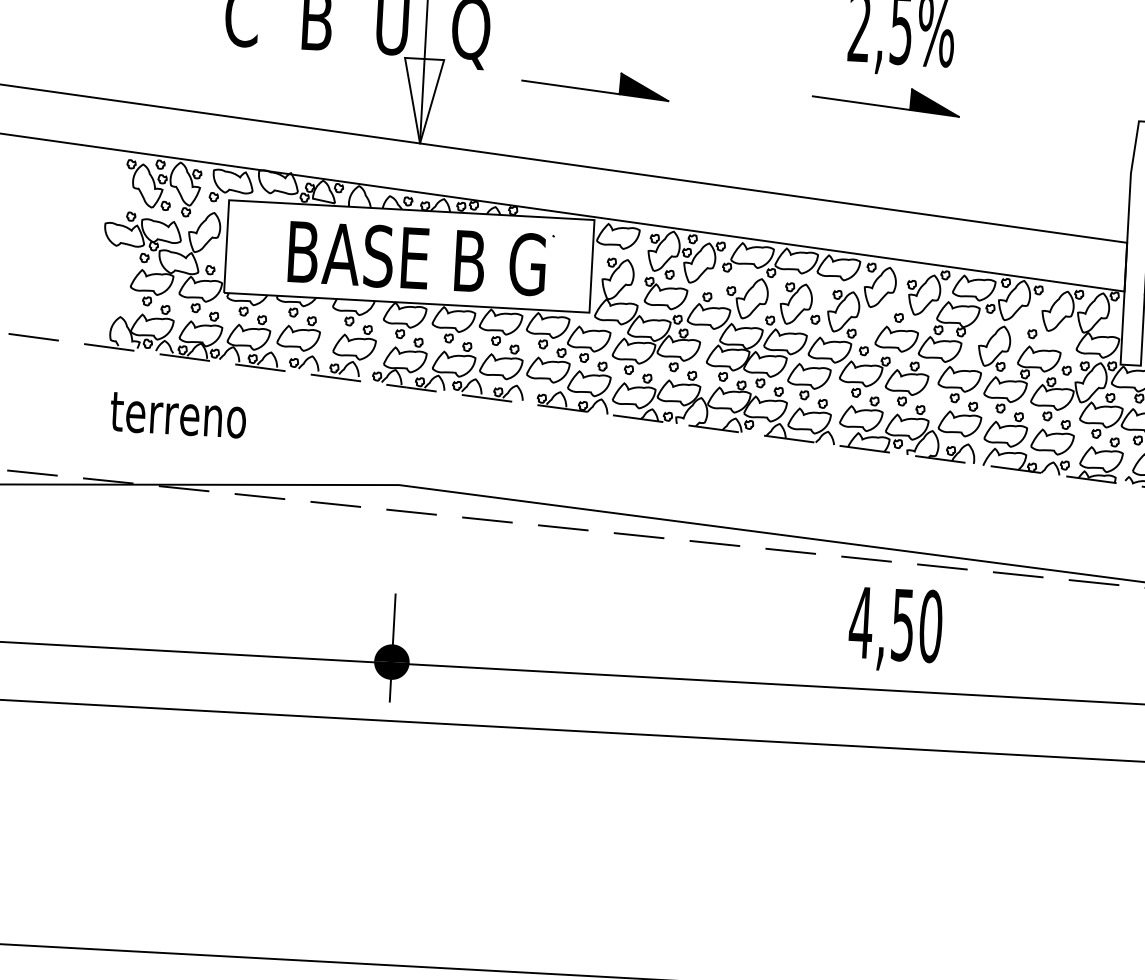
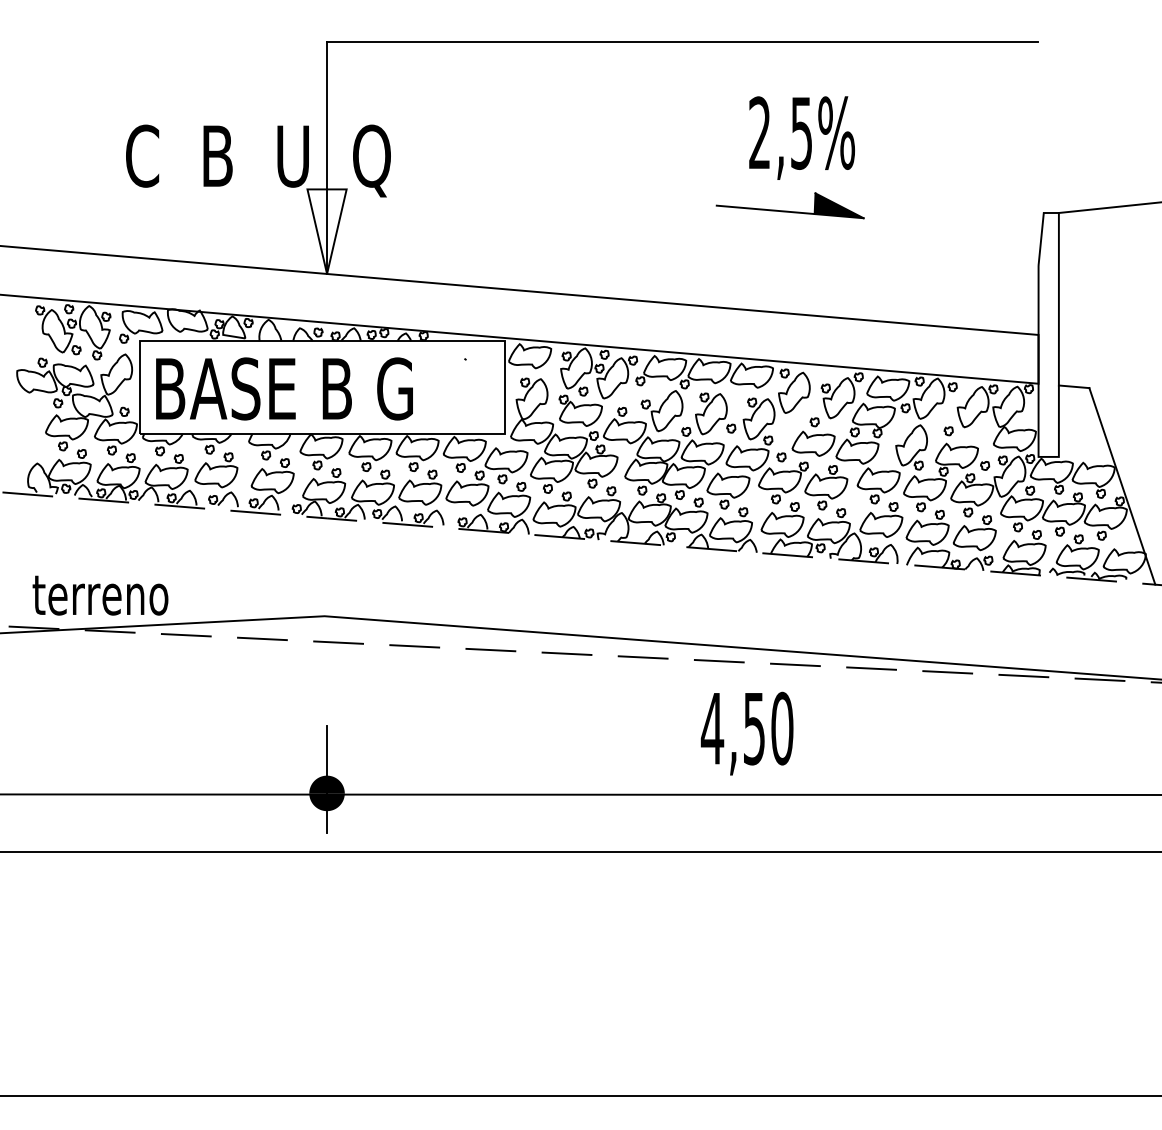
part: (594, 84) -> (498, 205), removed
text: (417, 257) -> (284, 388), moved
text: (178, 415) -> (100, 595), moved
text: (894, 629) -> (746, 733), moved

